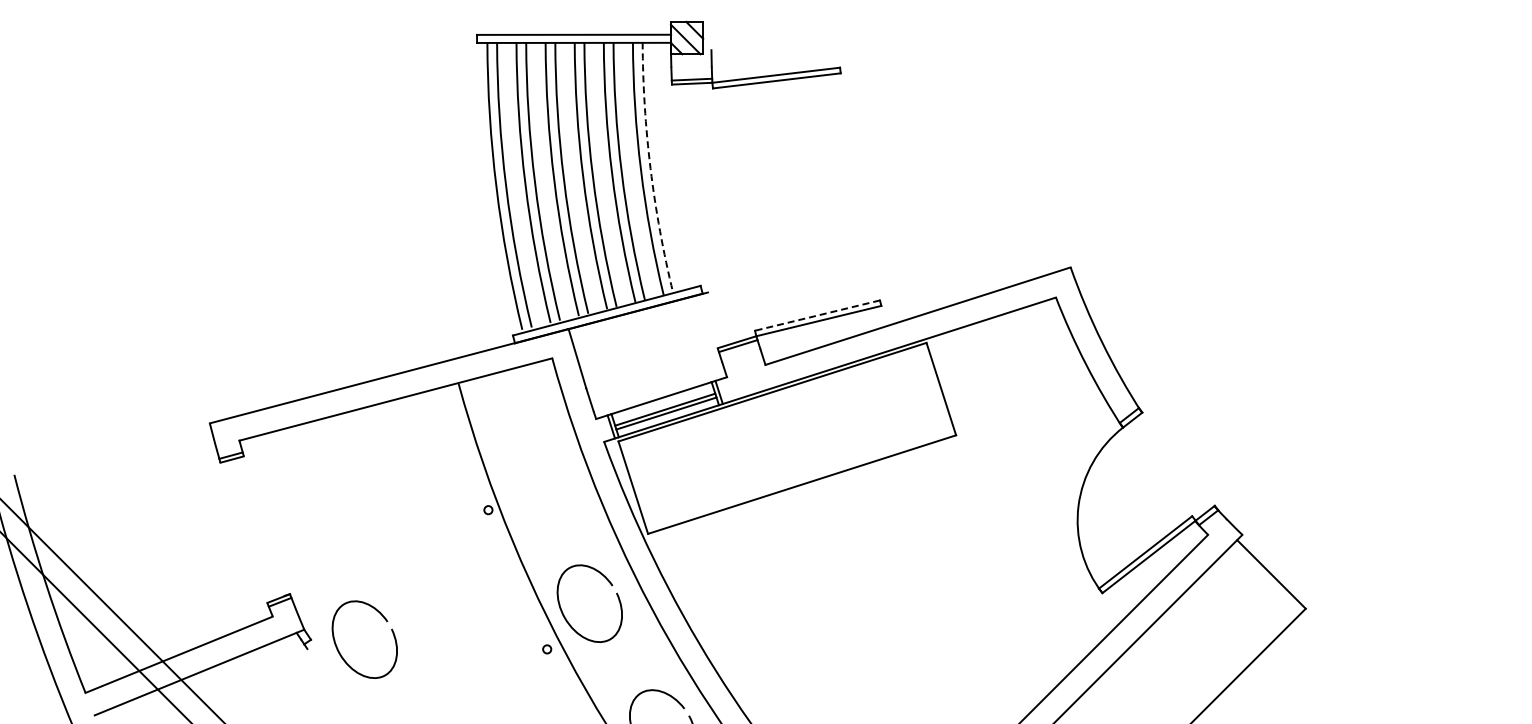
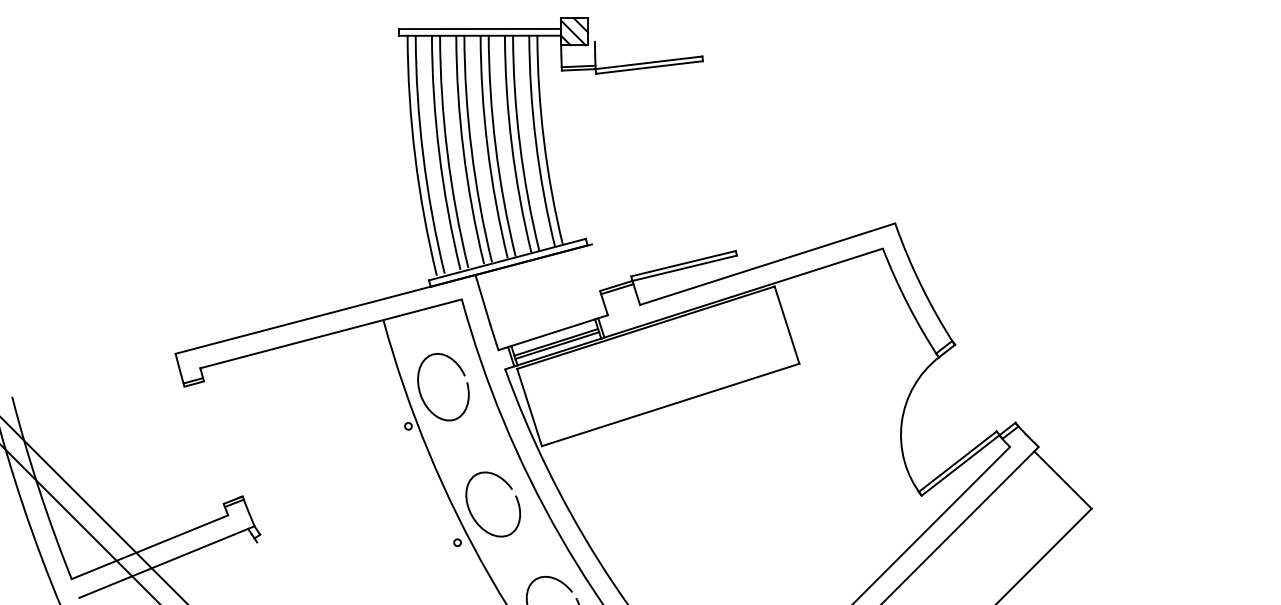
arc: (650, 168) -> (543, 140), dashed -> solid
line: (817, 315) -> (683, 263), dashed -> solid
curve: (557, 458) -> (466, 383), added
curve: (340, 652) -> (284, 545), removed

